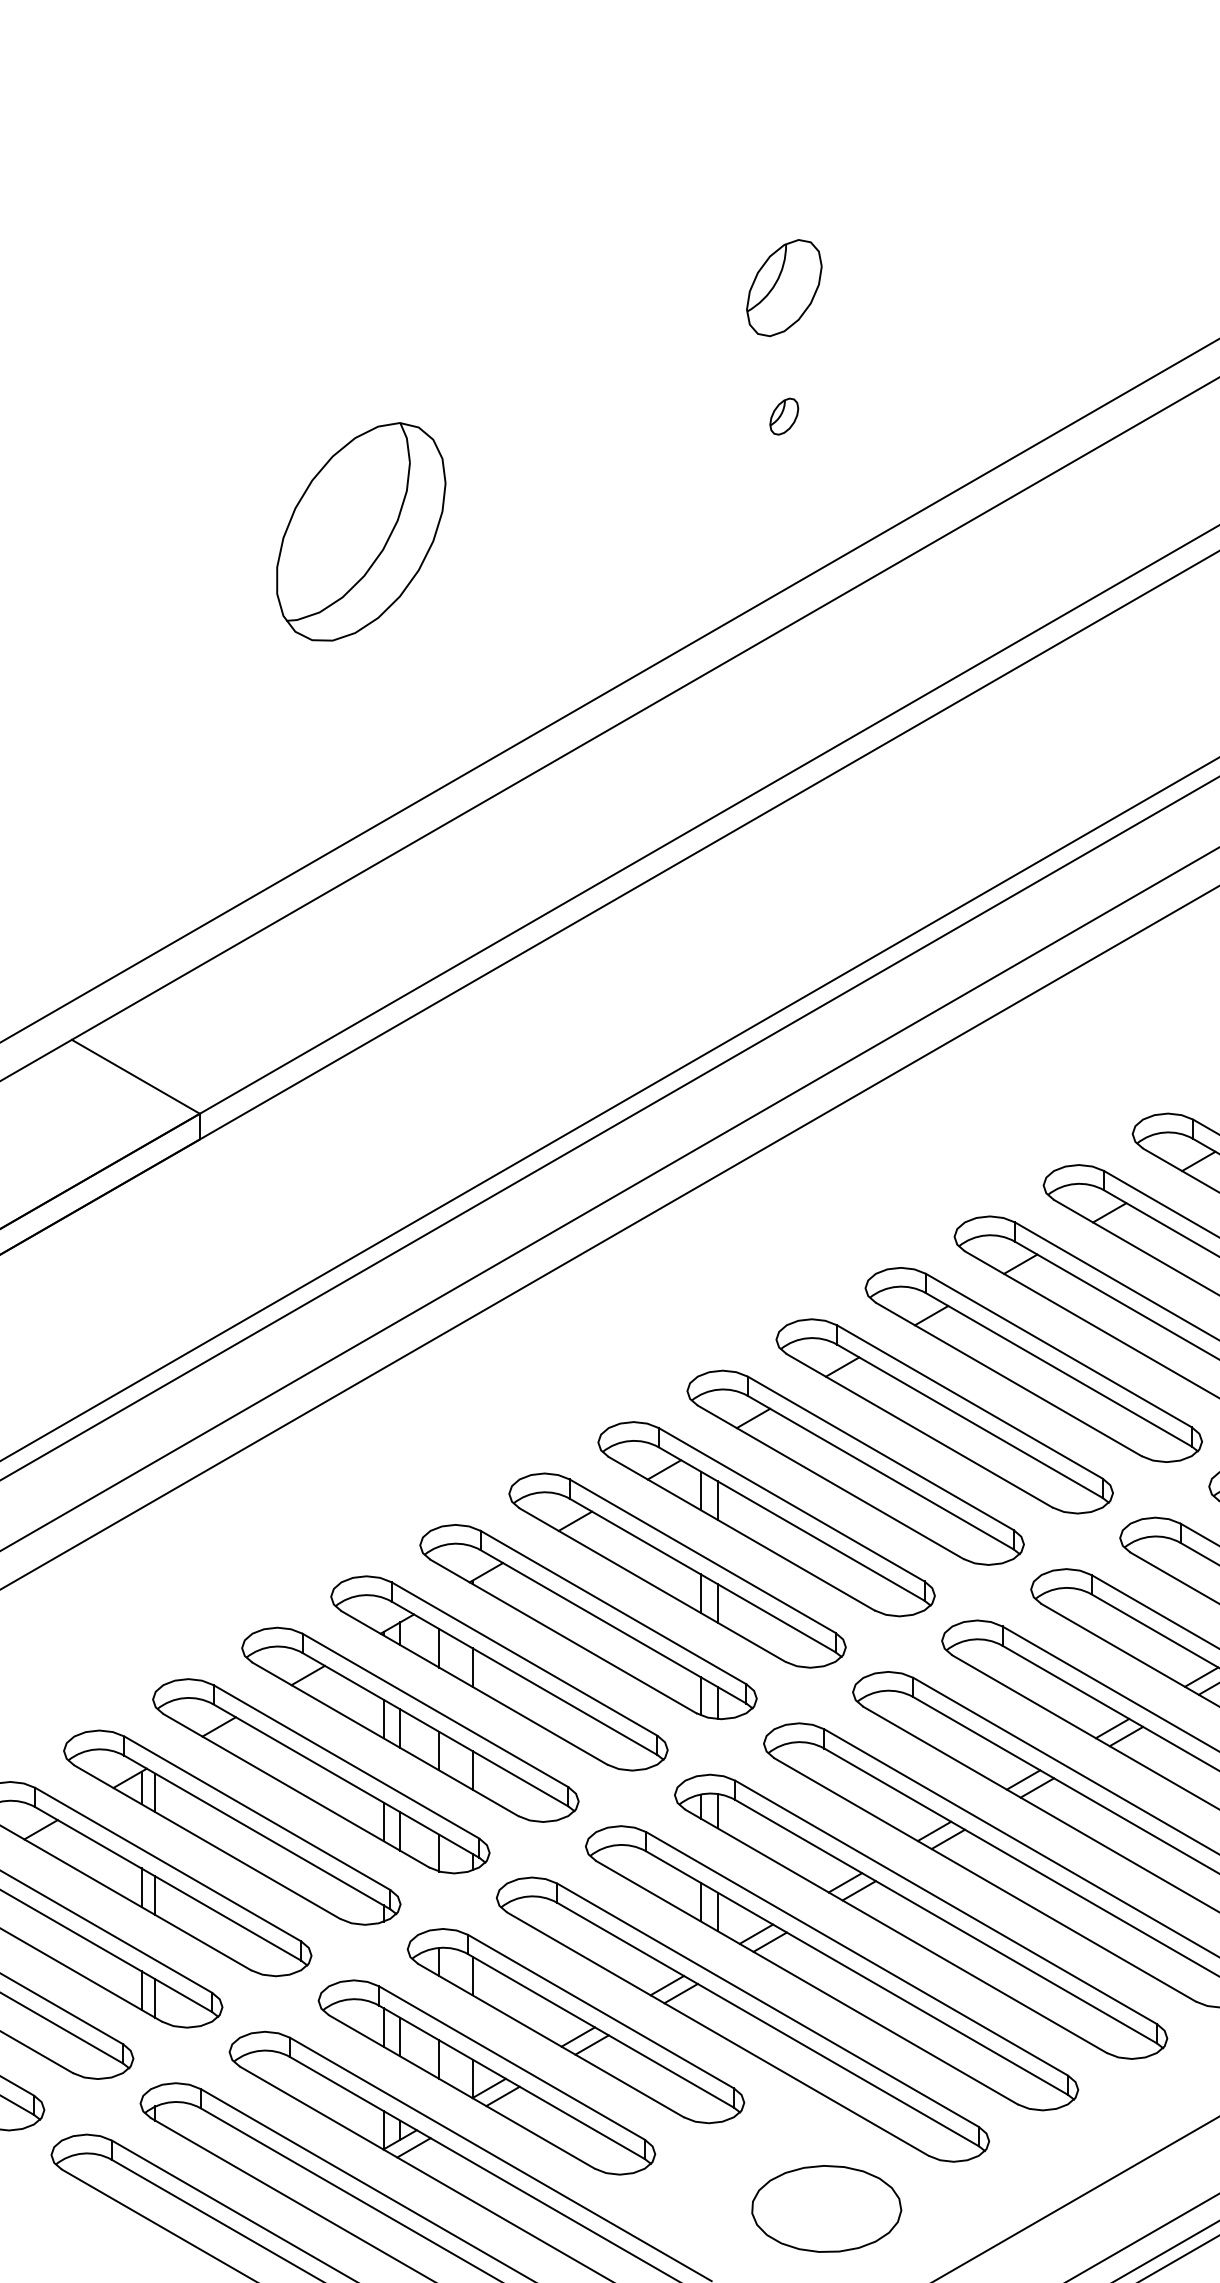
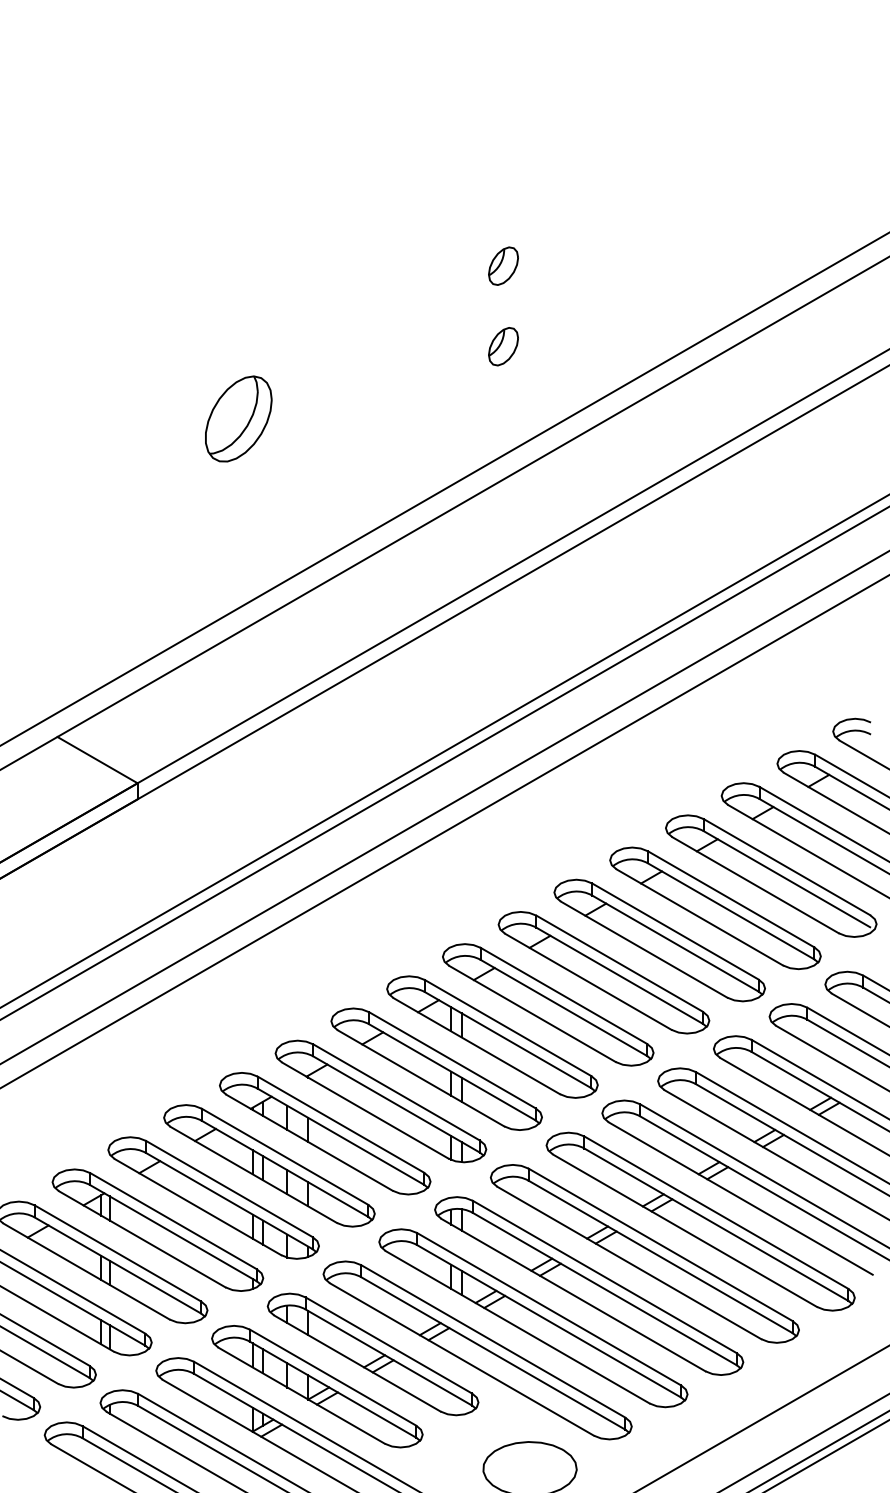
part: (784, 286) -> (503, 265), size x0.62
part: (784, 416) -> (503, 346), size x1.67
part: (360, 531) -> (238, 418), size x0.62

